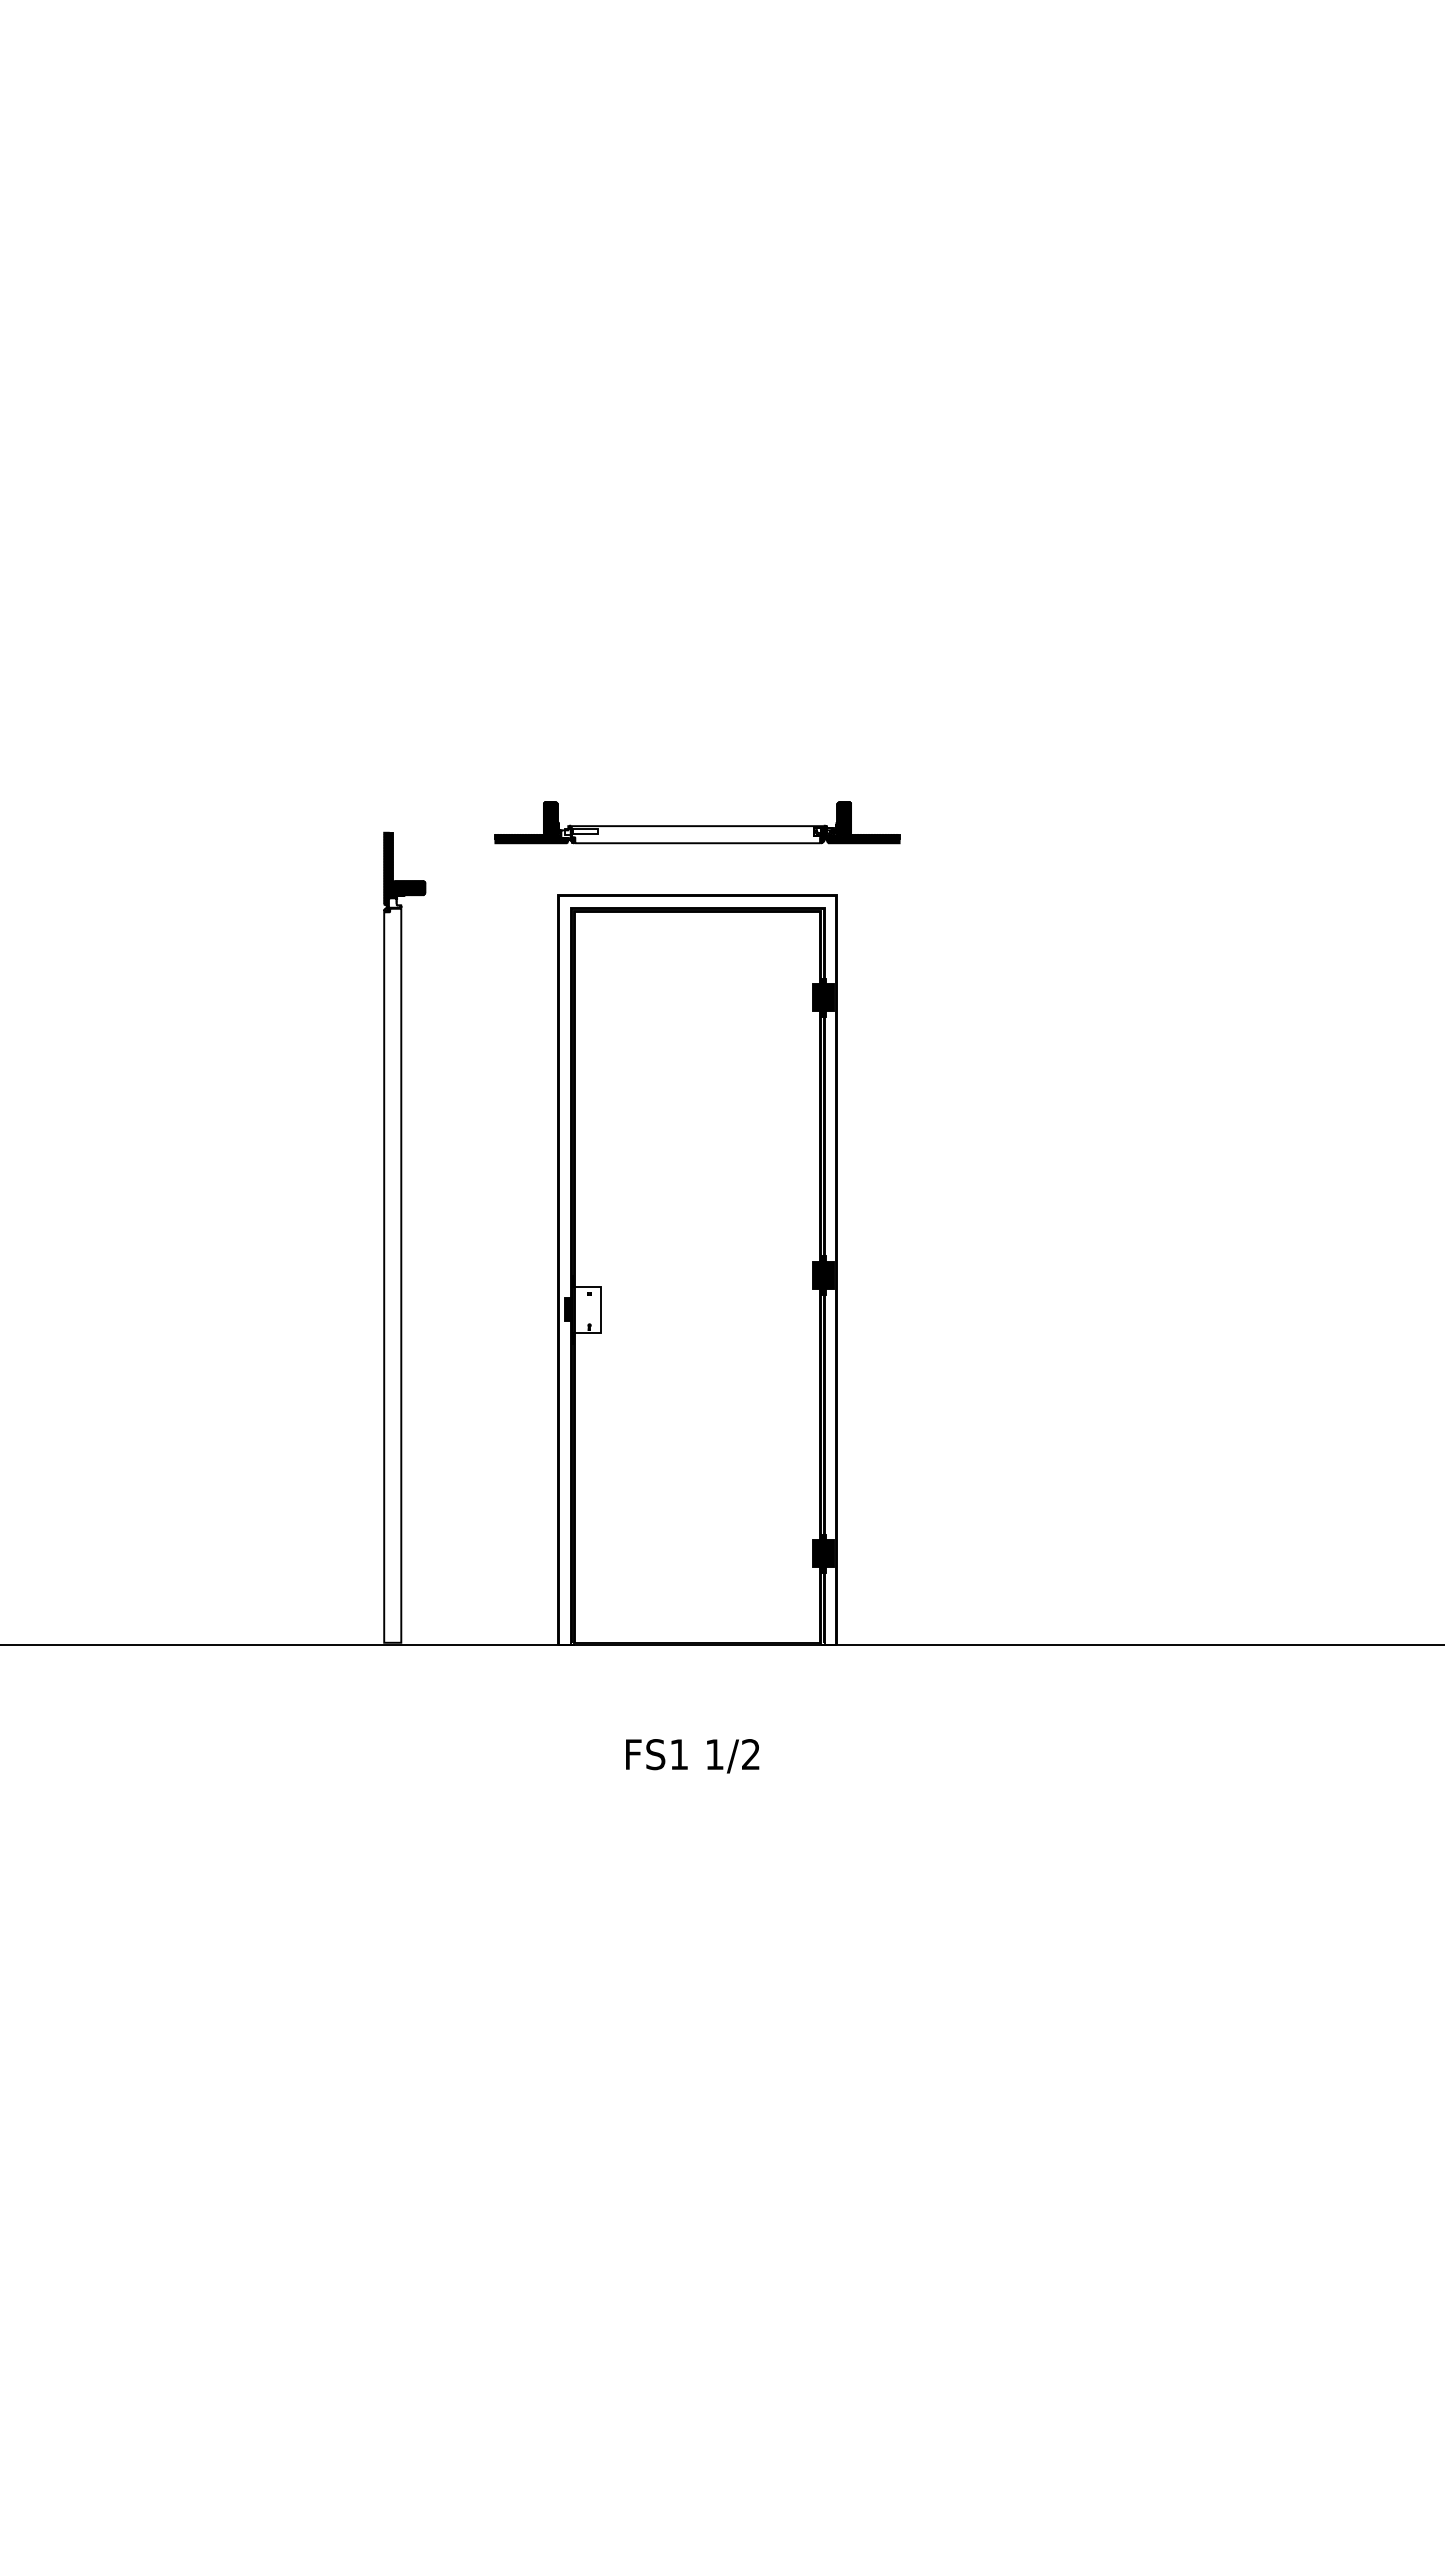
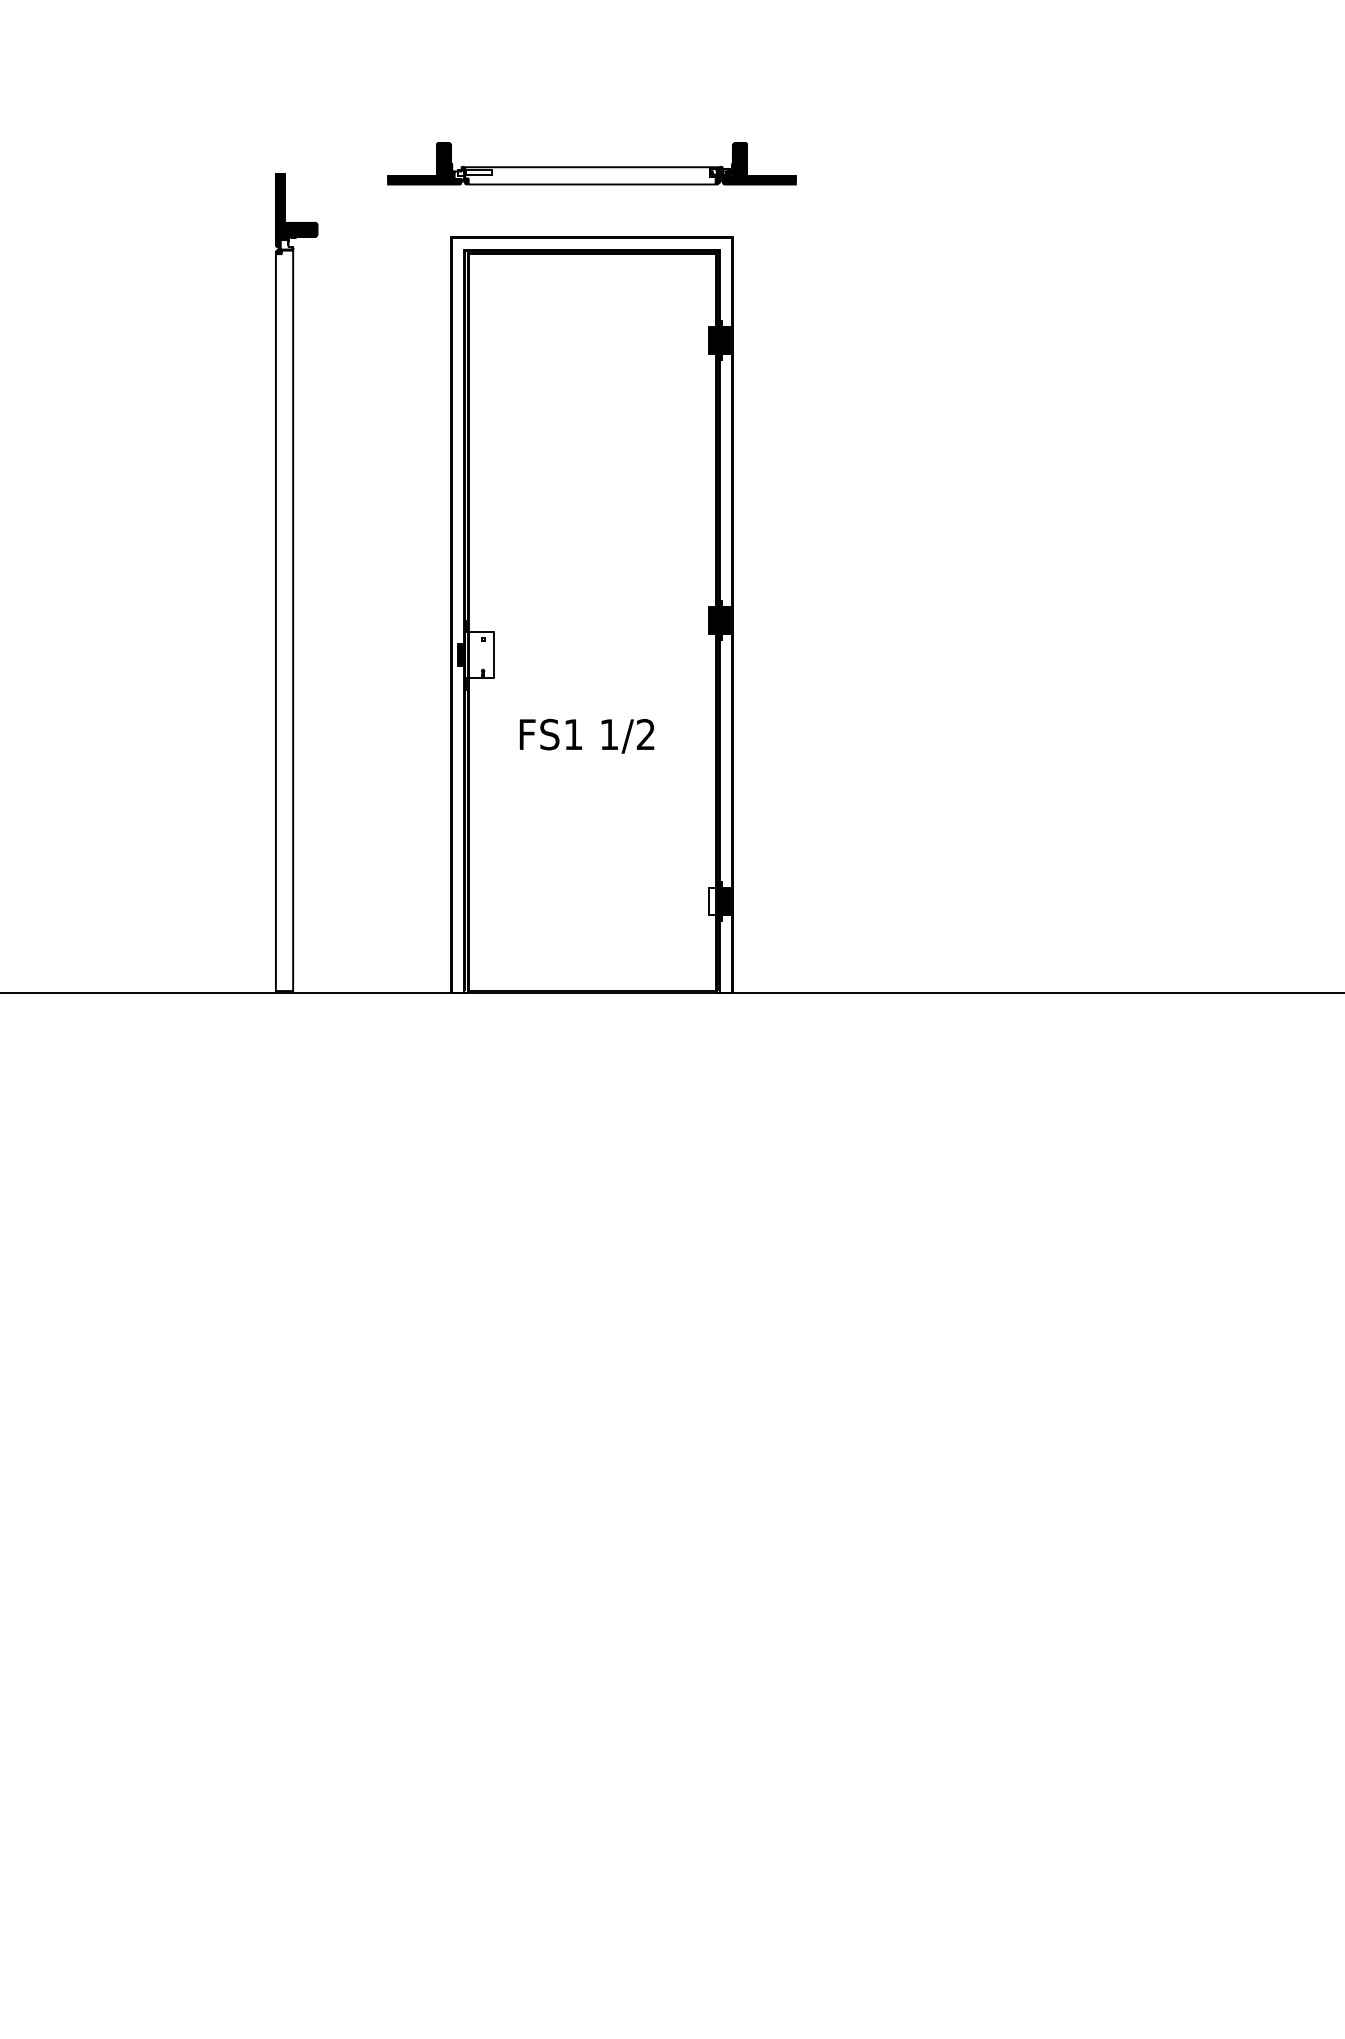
fill: (818, 1553) -> (714, 900), removed
text: (692, 1756) -> (586, 736), moved

